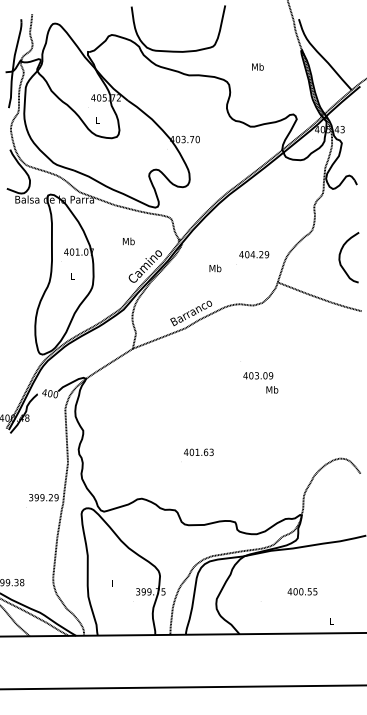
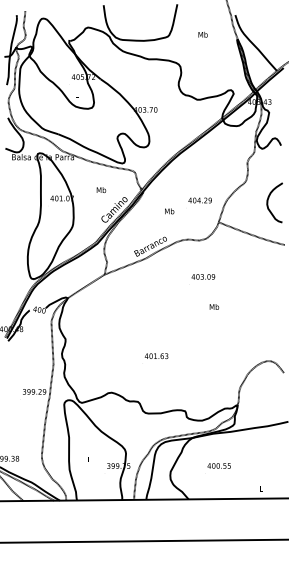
text: (257, 66) -> (202, 34), moved
text: (258, 375) -> (203, 276), moved
text: (301, 591) -> (218, 465), moved

